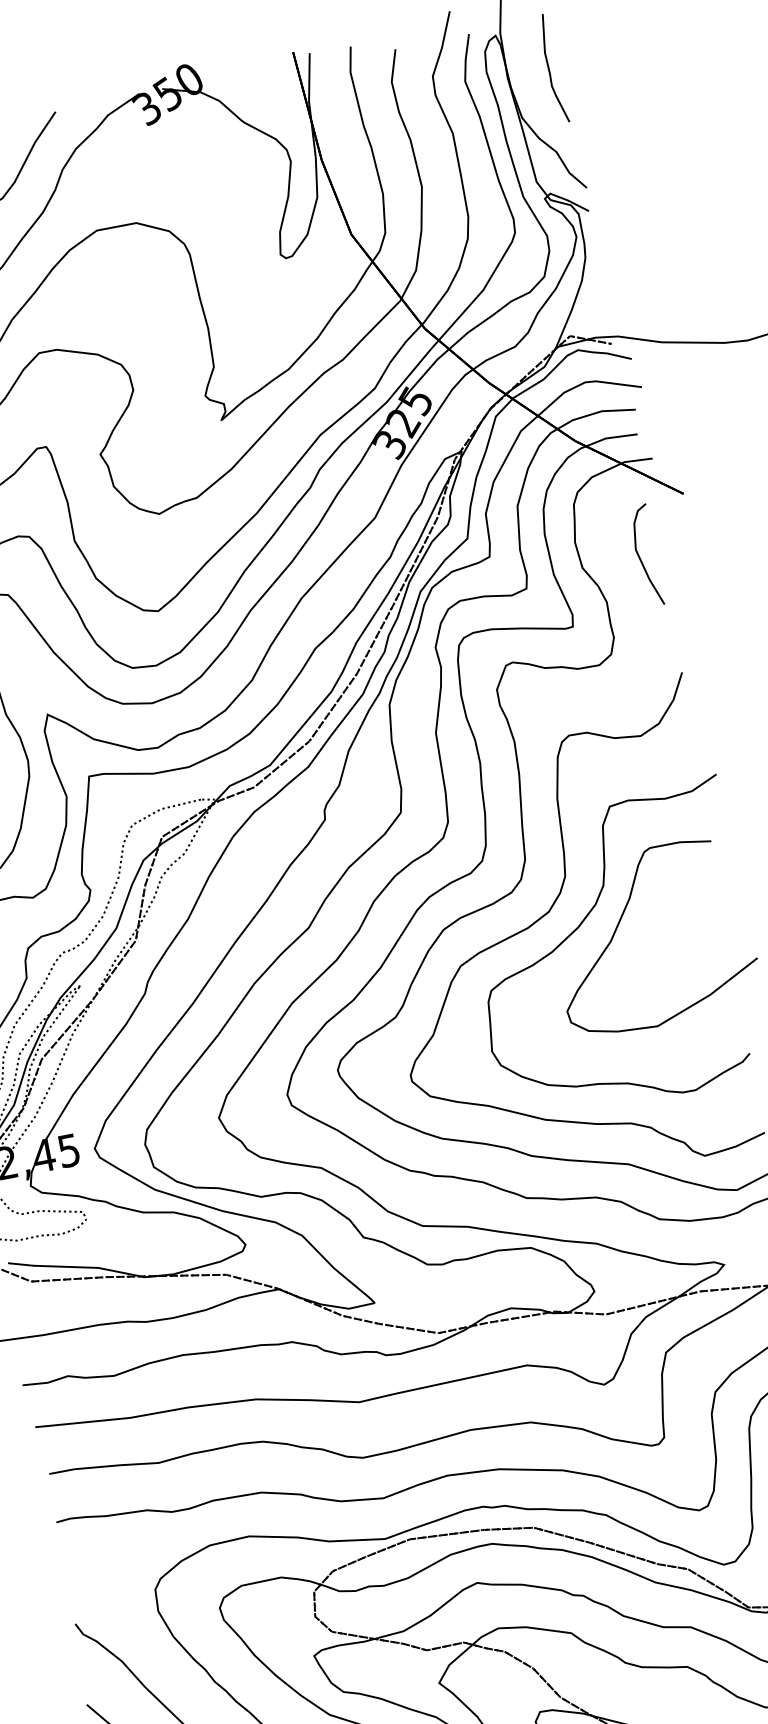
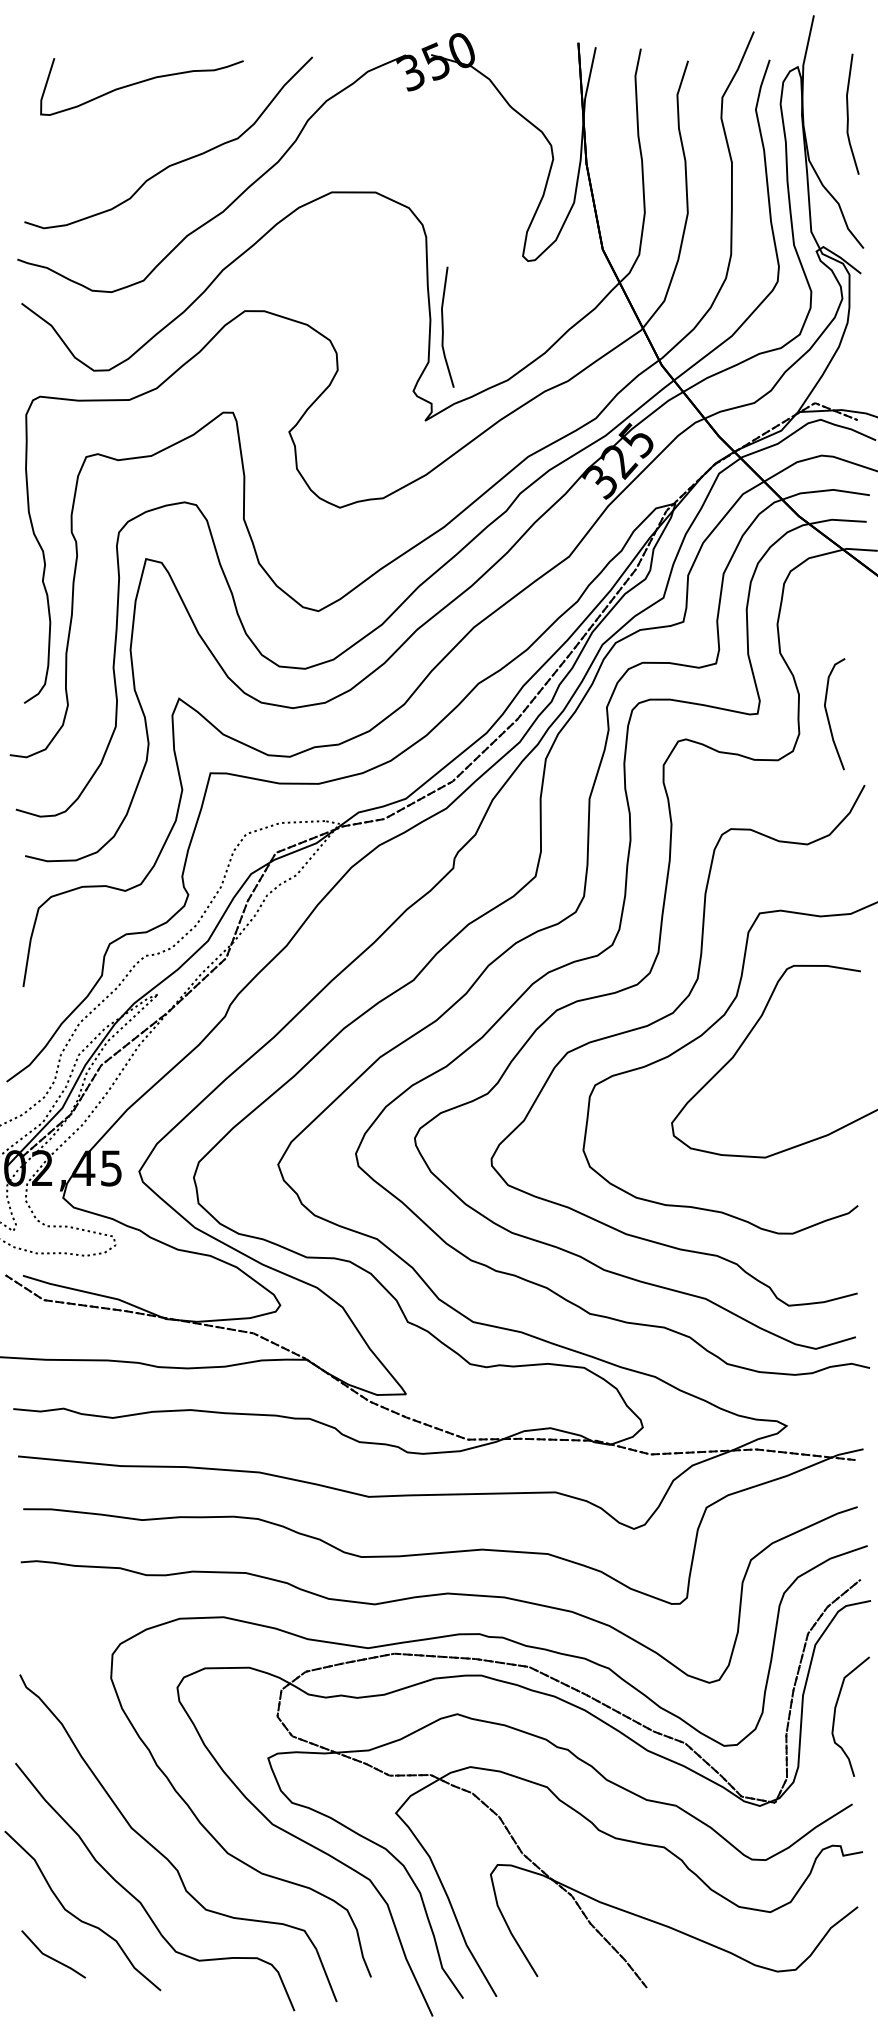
curve: (221, 332) -> (443, 326), added
curve: (640, 557) -> (828, 715), moved

